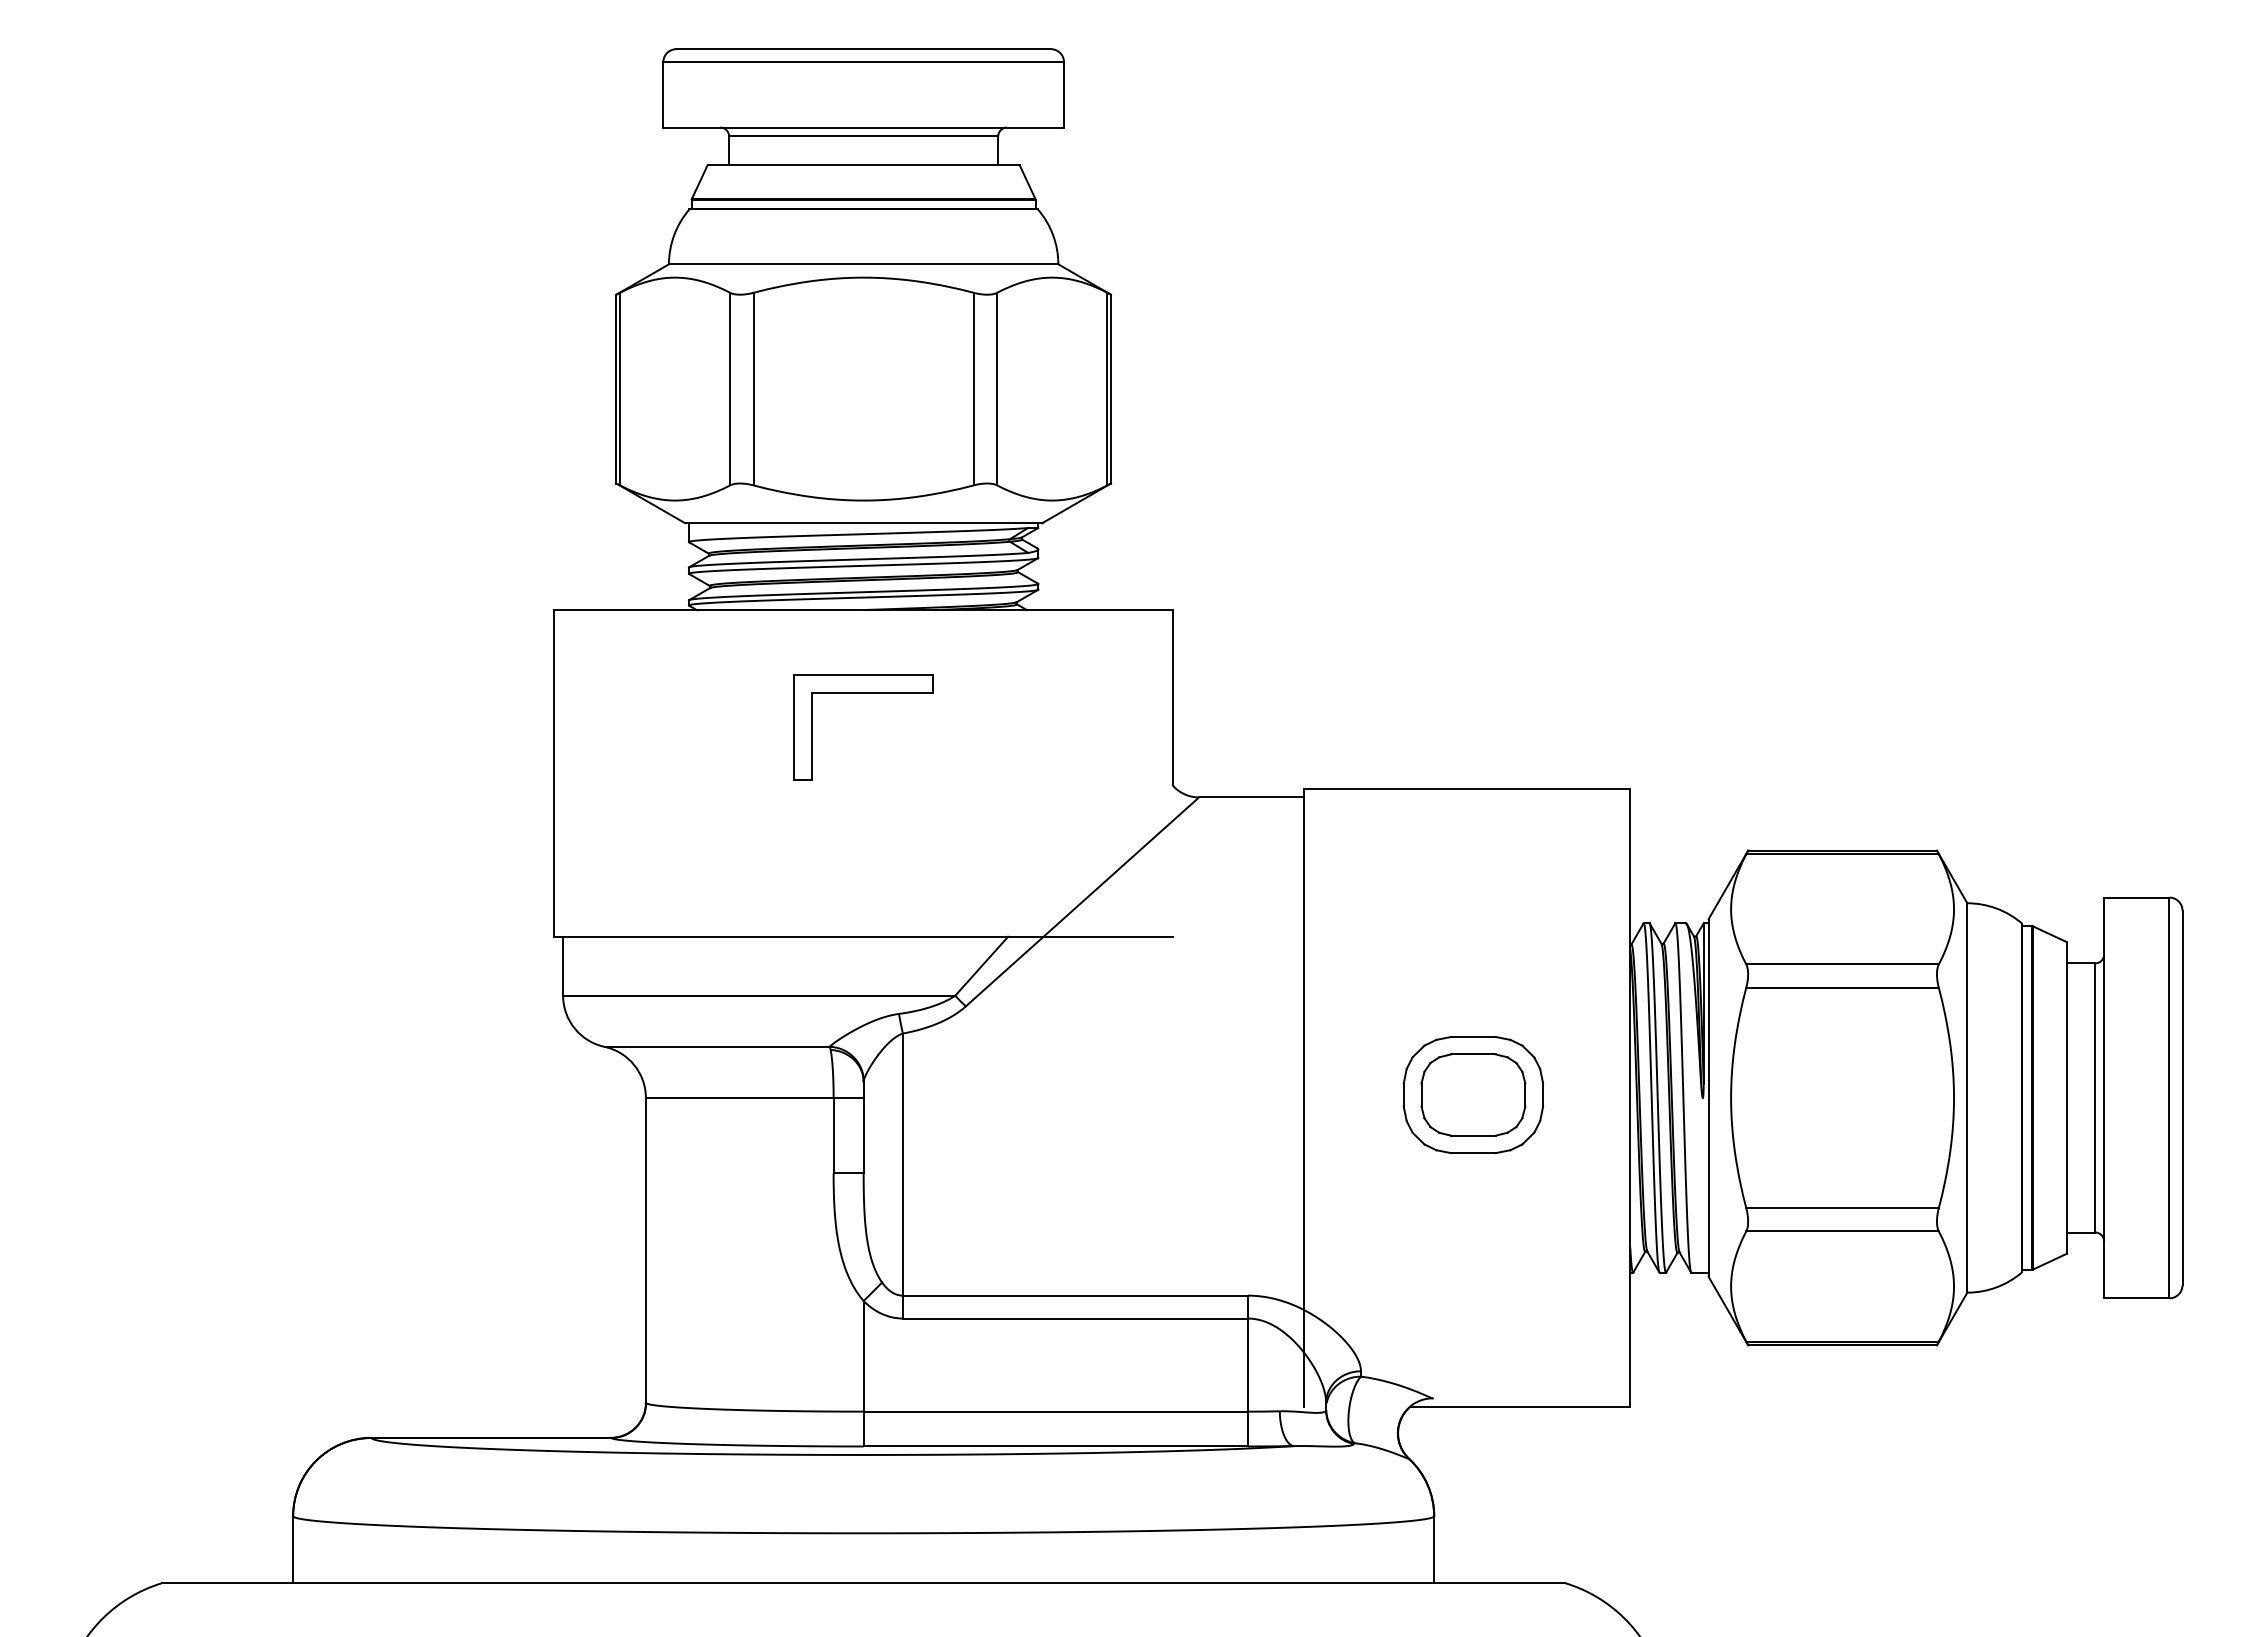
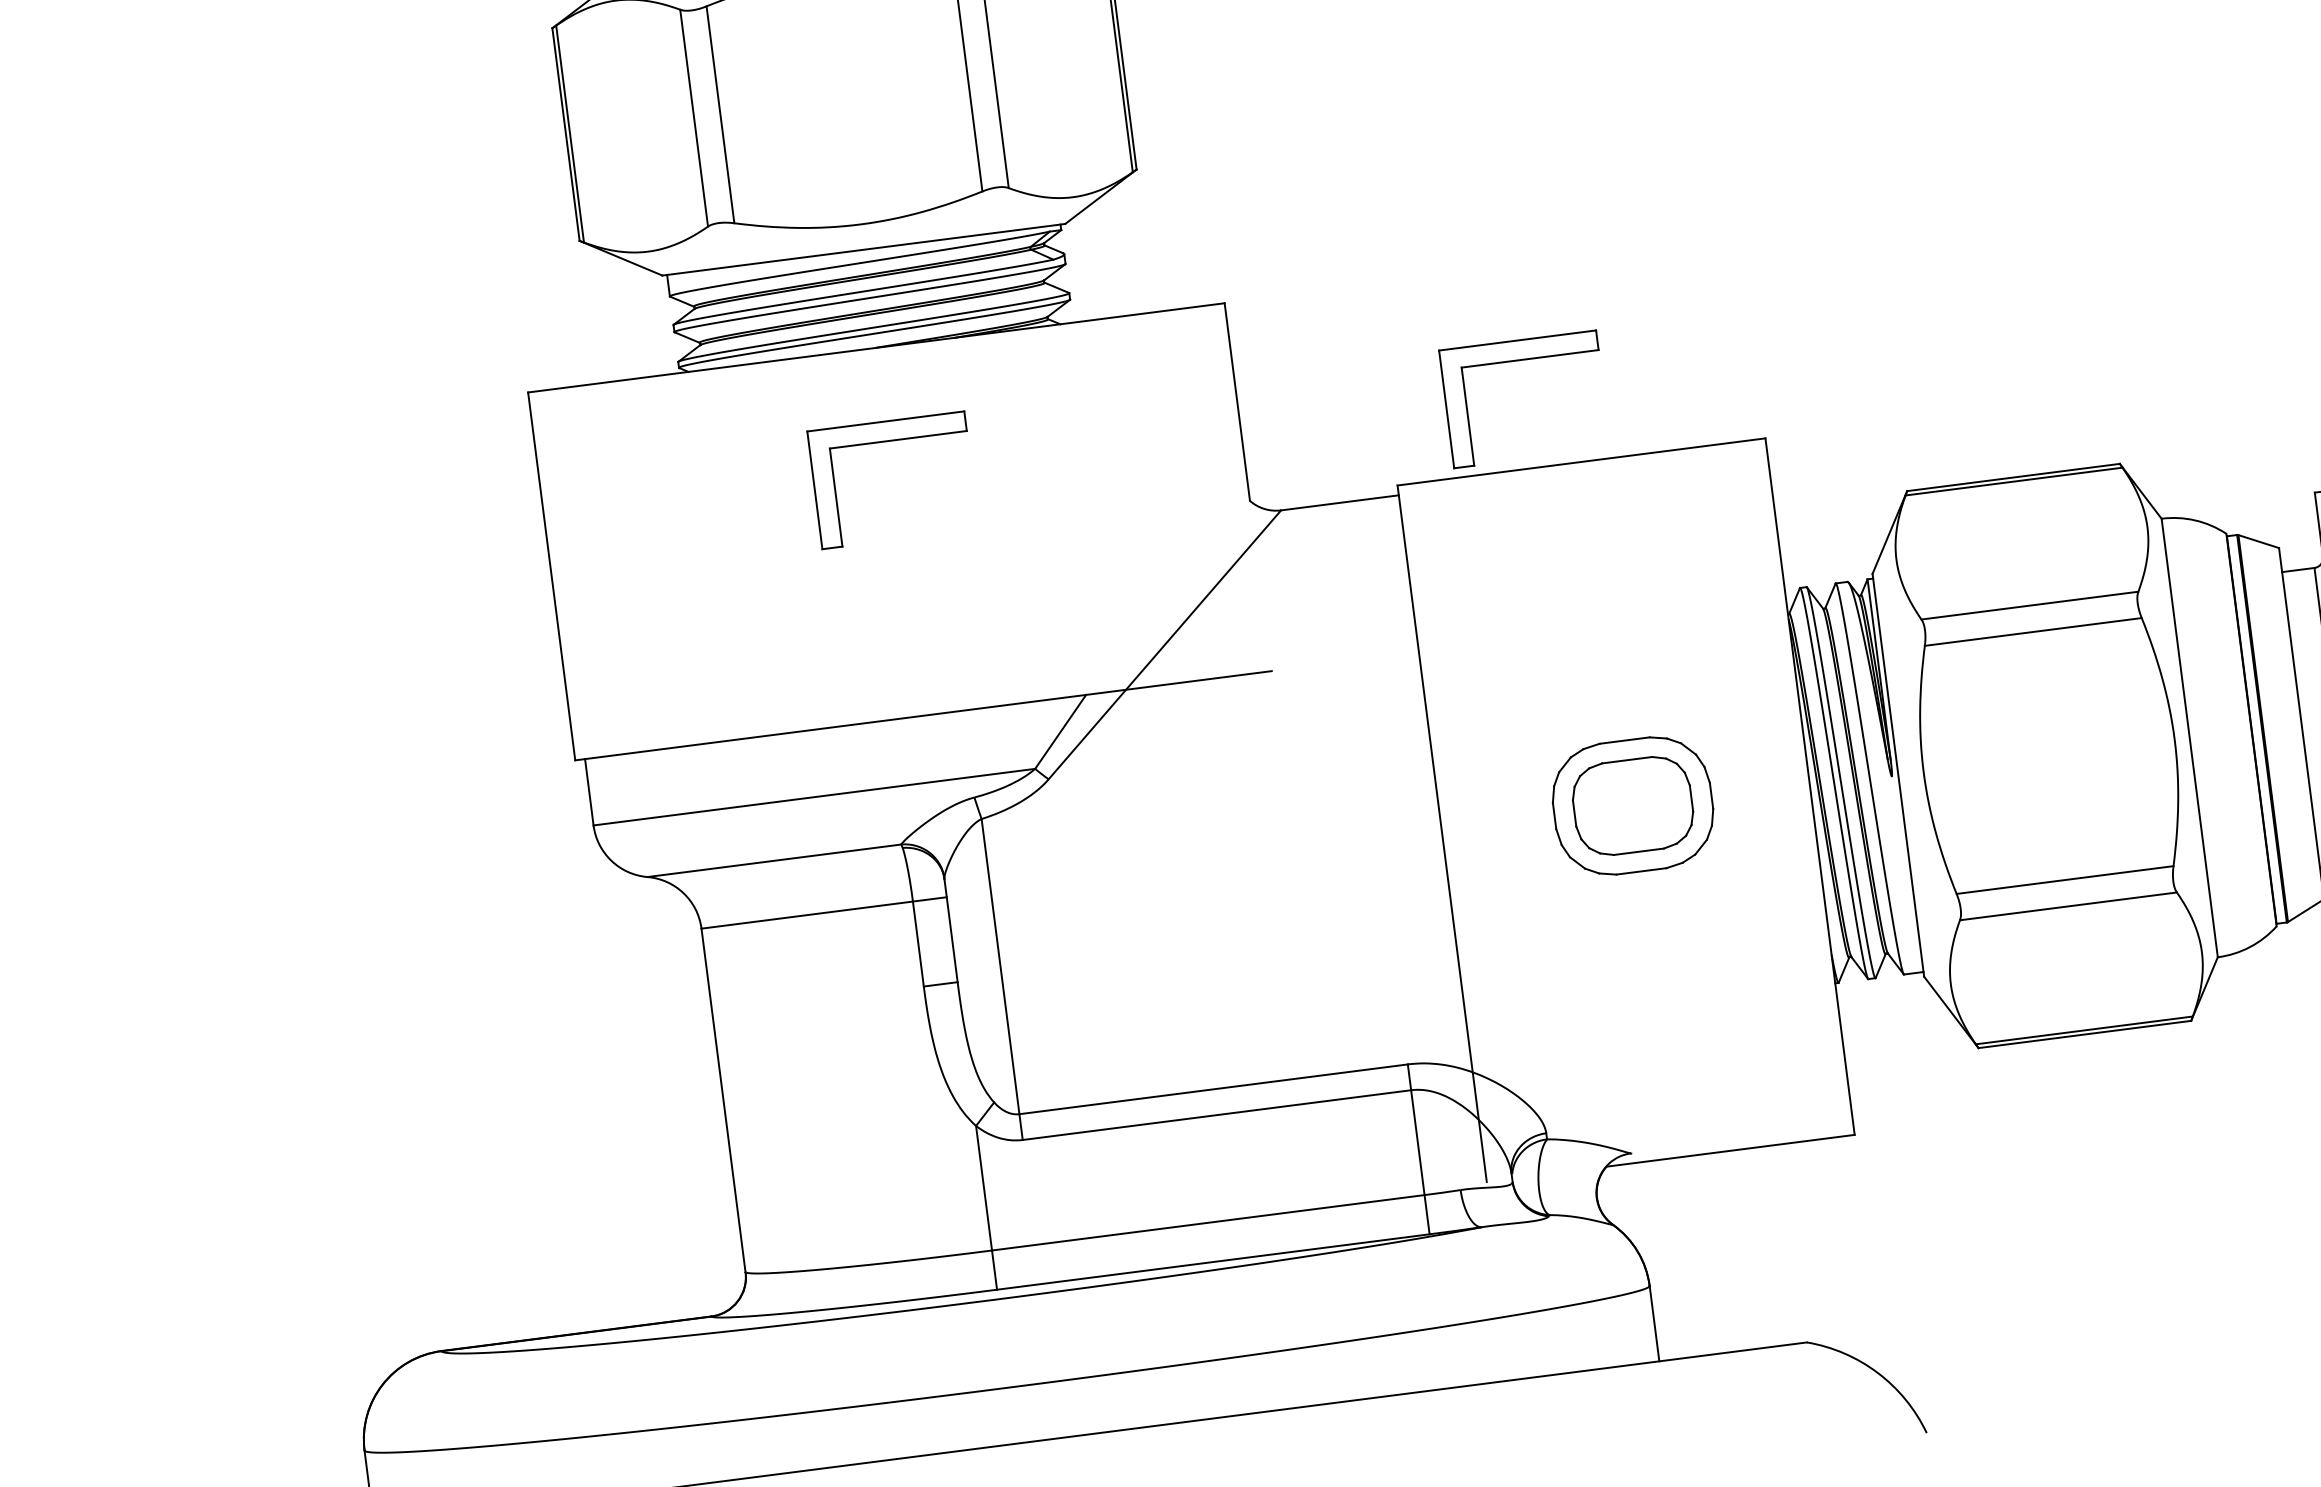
part: (1424, 693) -> (1520, 360), added

